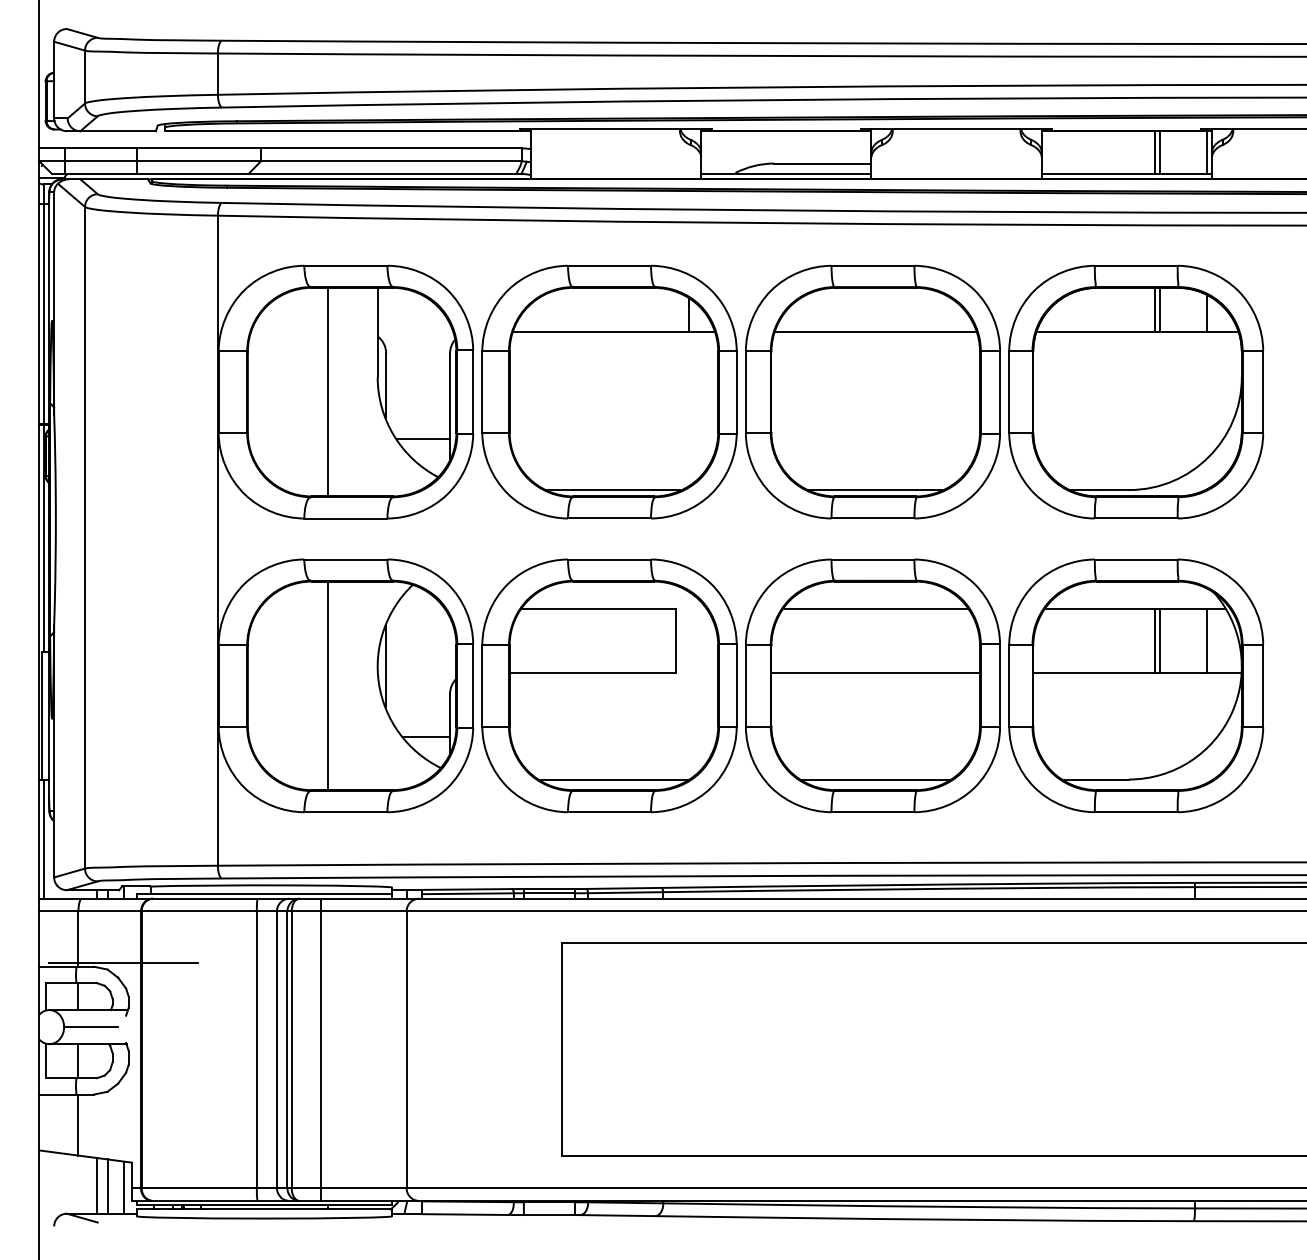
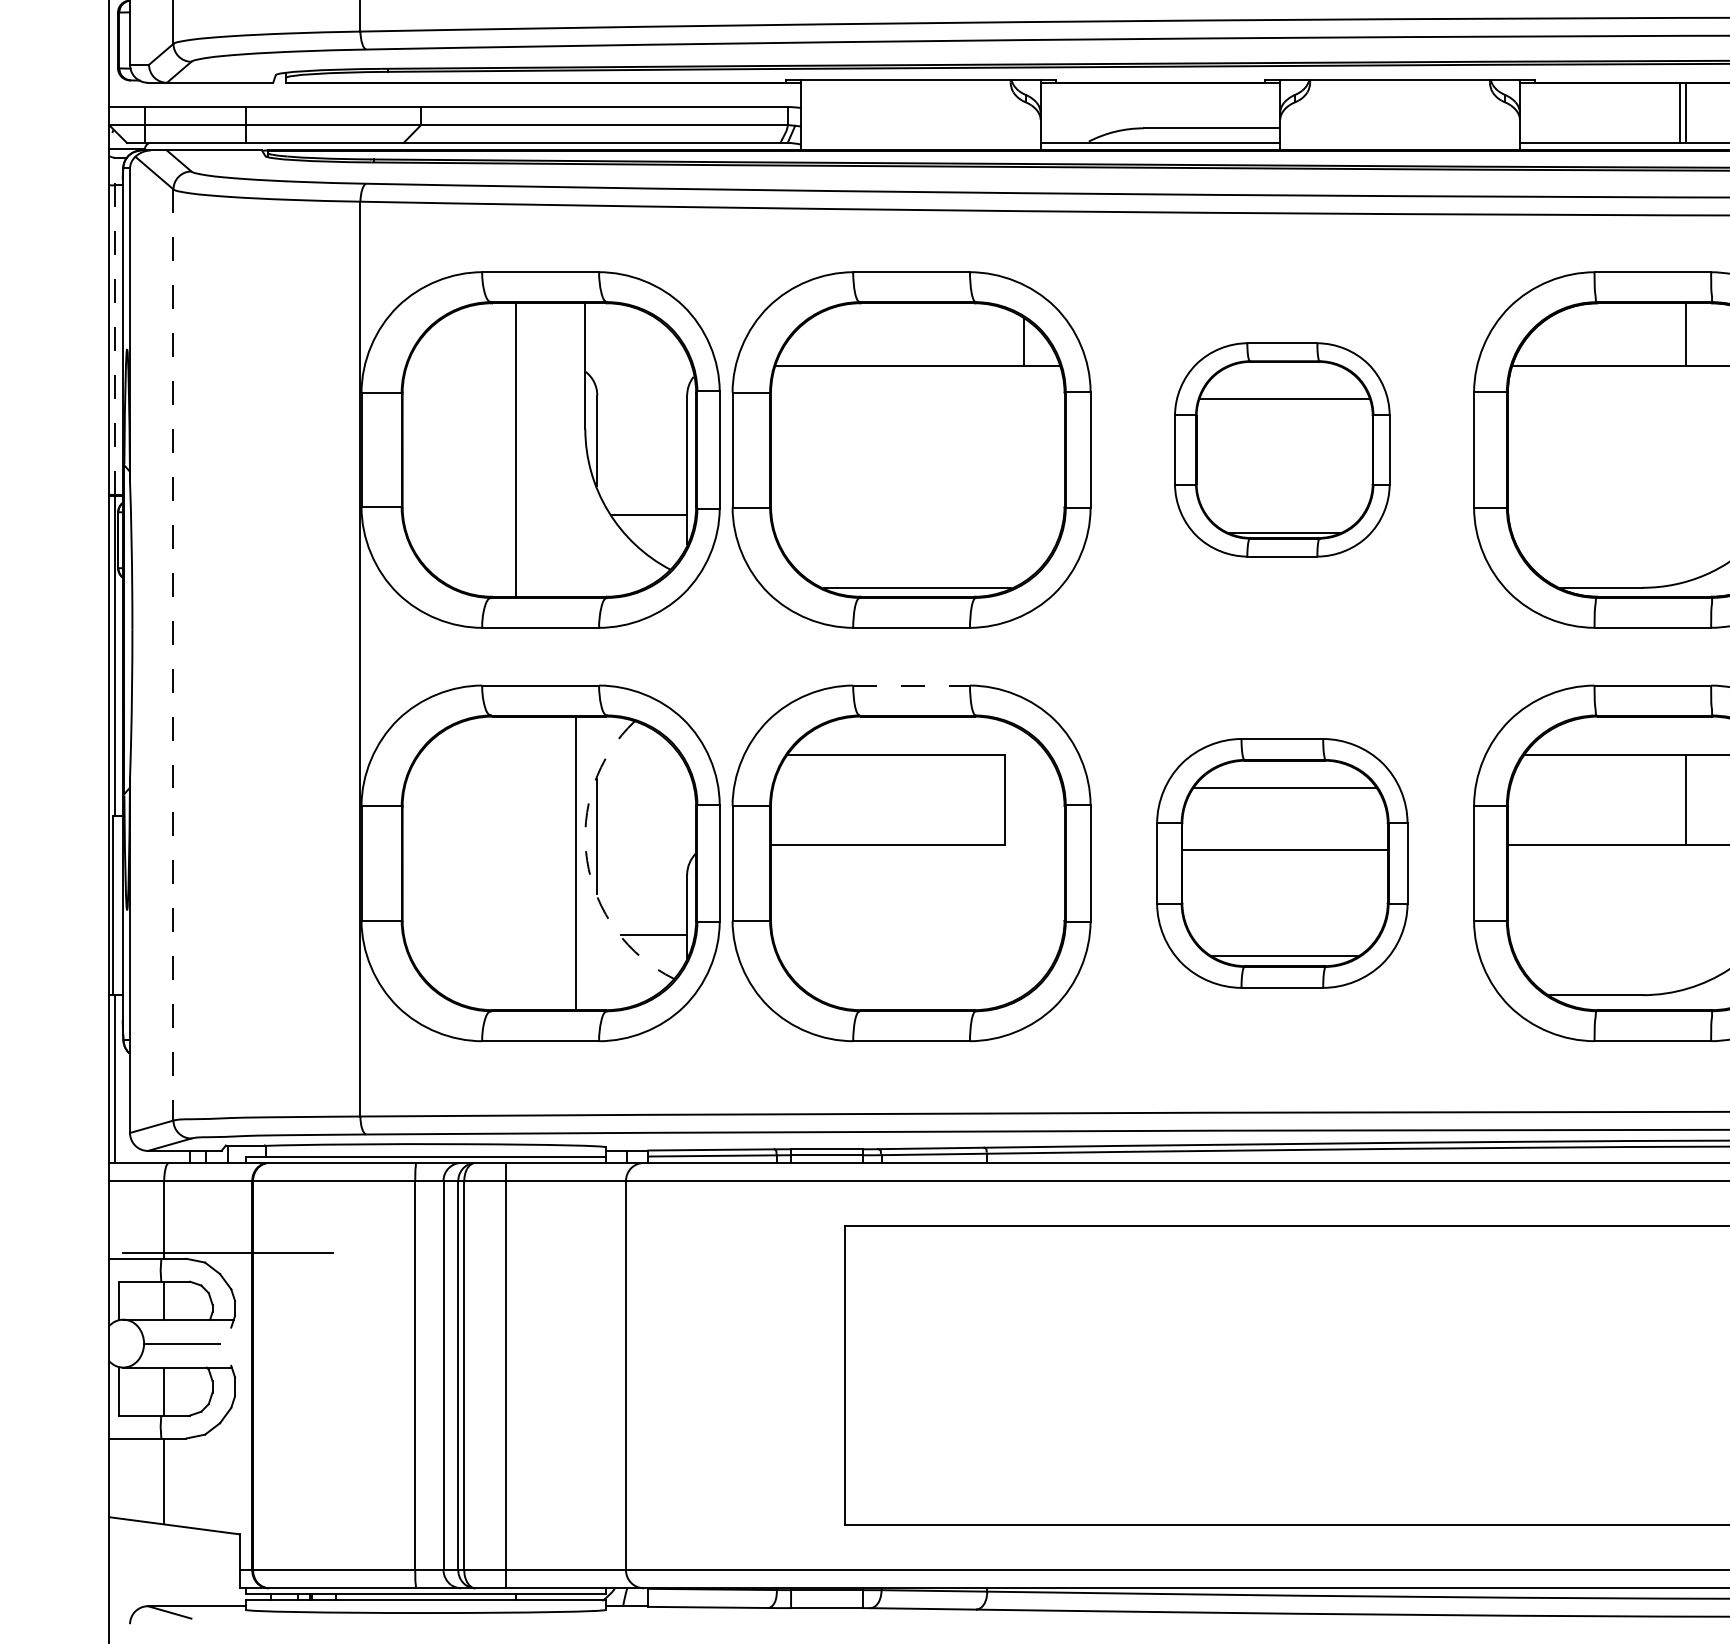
line: (43, 304) -> (115, 326), solid -> dashed
line: (1155, 309) -> (1679, 333), removed
part: (872, 391) -> (1281, 449), size x0.6
line: (85, 537) -> (174, 654), solid -> dashed
line: (610, 559) -> (912, 685), solid -> dashed
line: (1155, 640) -> (1679, 799), removed
arc: (378, 683) -> (586, 860), solid -> dashed
line: (328, 685) -> (576, 862), moved
part: (872, 685) -> (1281, 862), size x0.7
line: (613, 779) -> (917, 995), removed
line: (96, 1185) -> (189, 1566), removed
line: (107, 1186) -> (205, 1567), removed
line: (123, 1187) -> (227, 1569), removed

